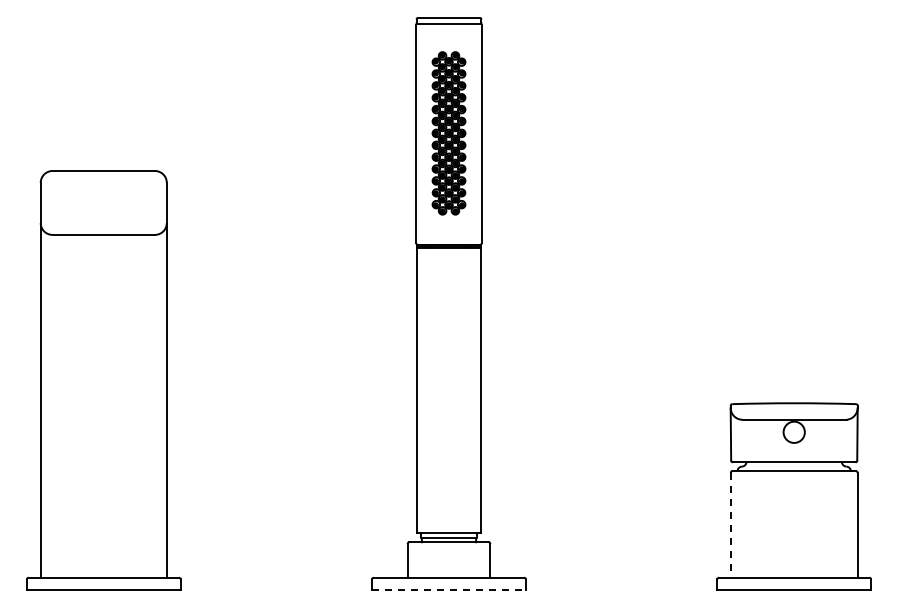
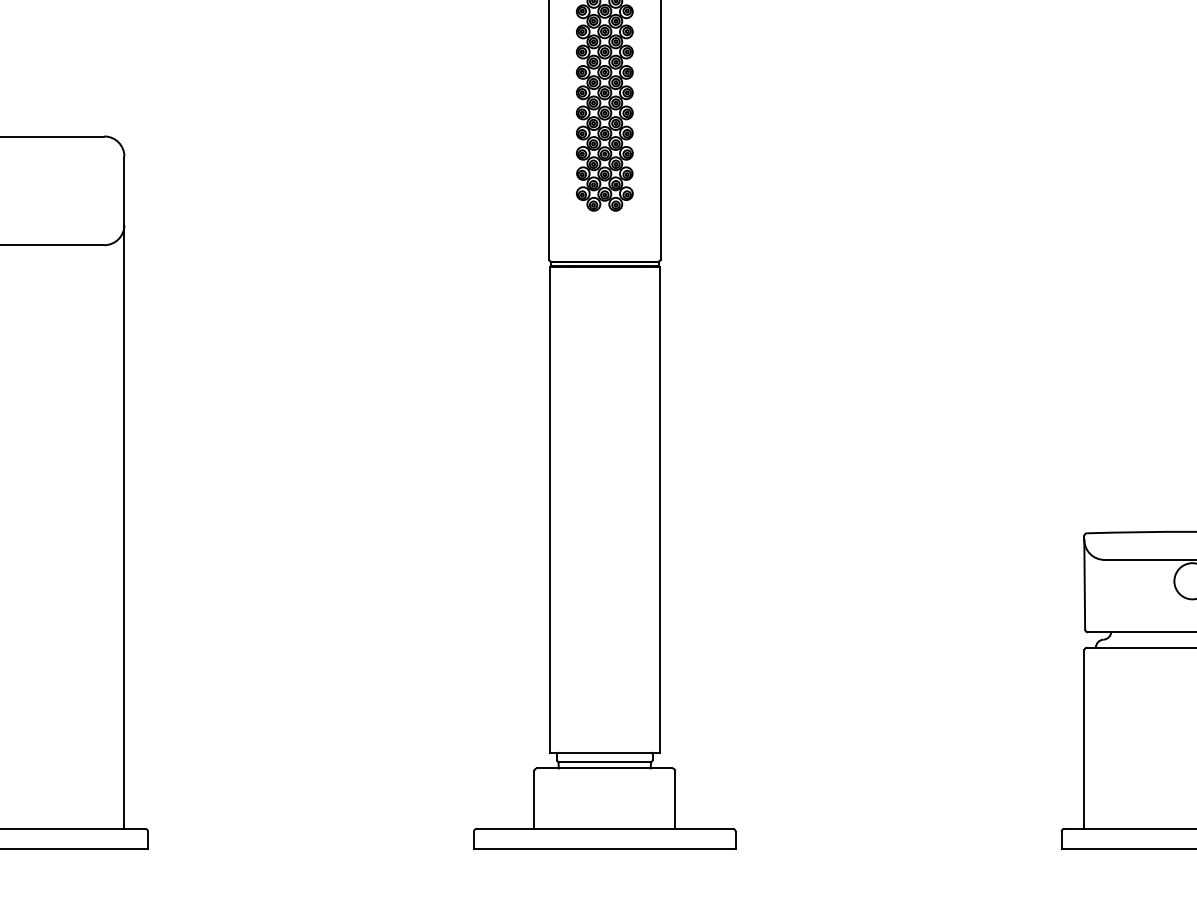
line: (730, 525) -> (1083, 739), dashed -> solid
line: (448, 589) -> (603, 848), dashed -> solid

